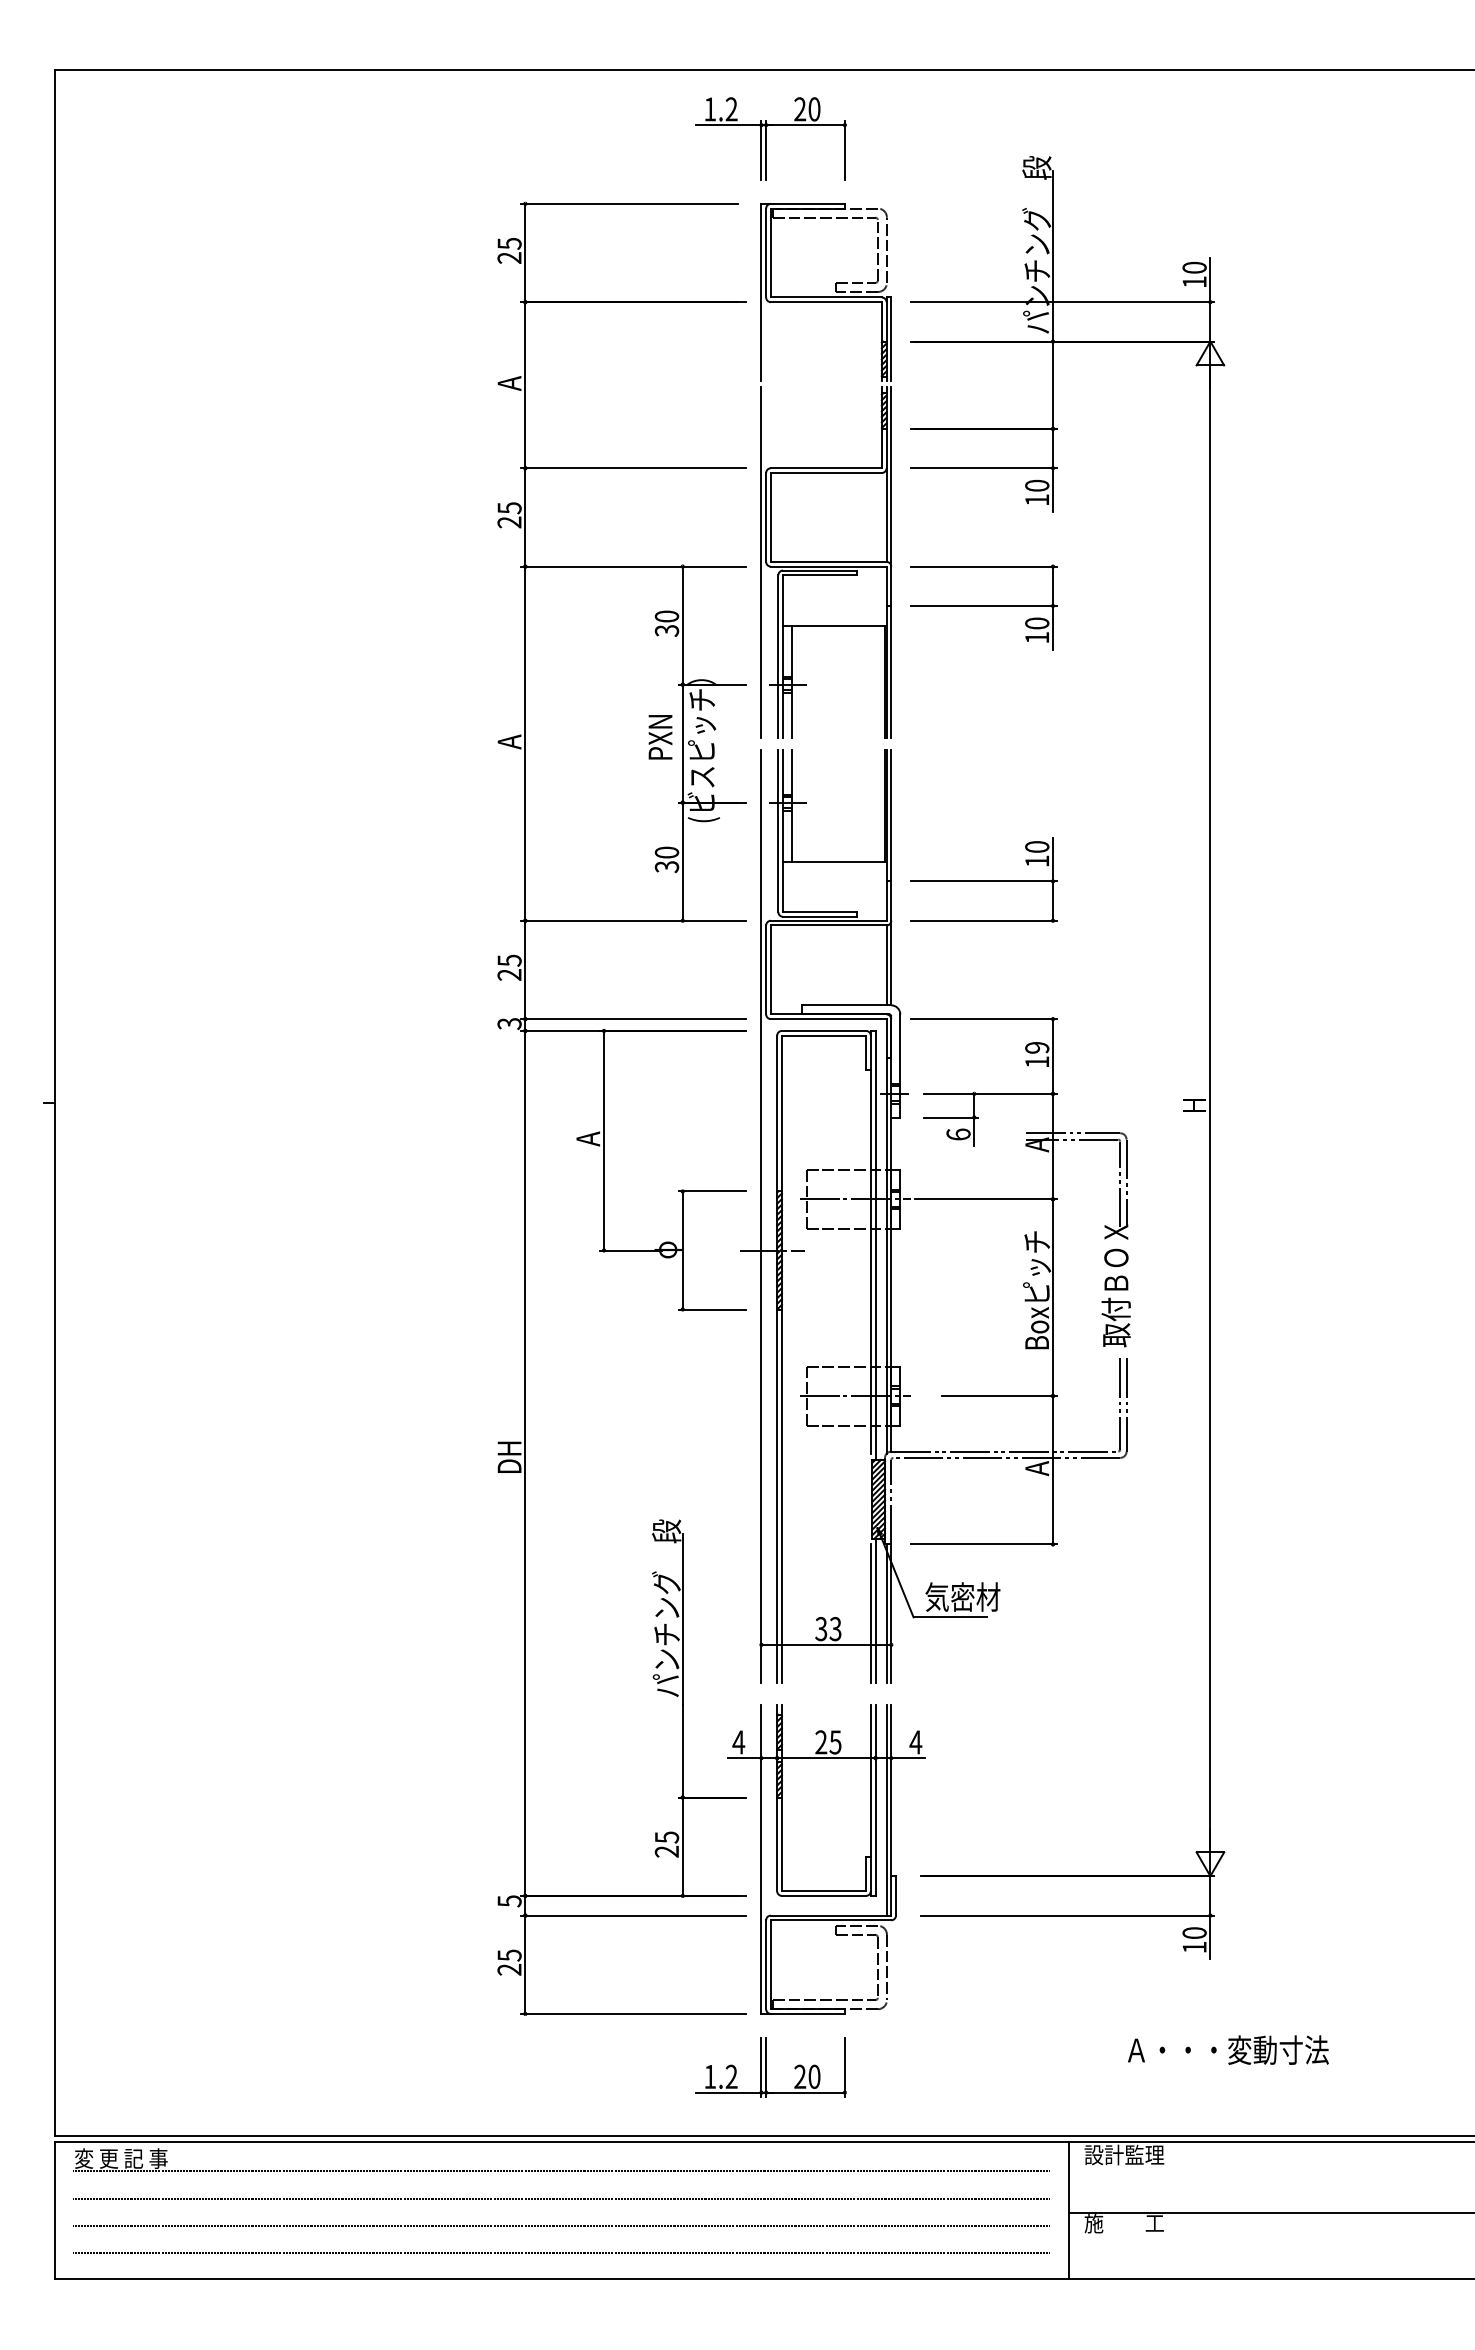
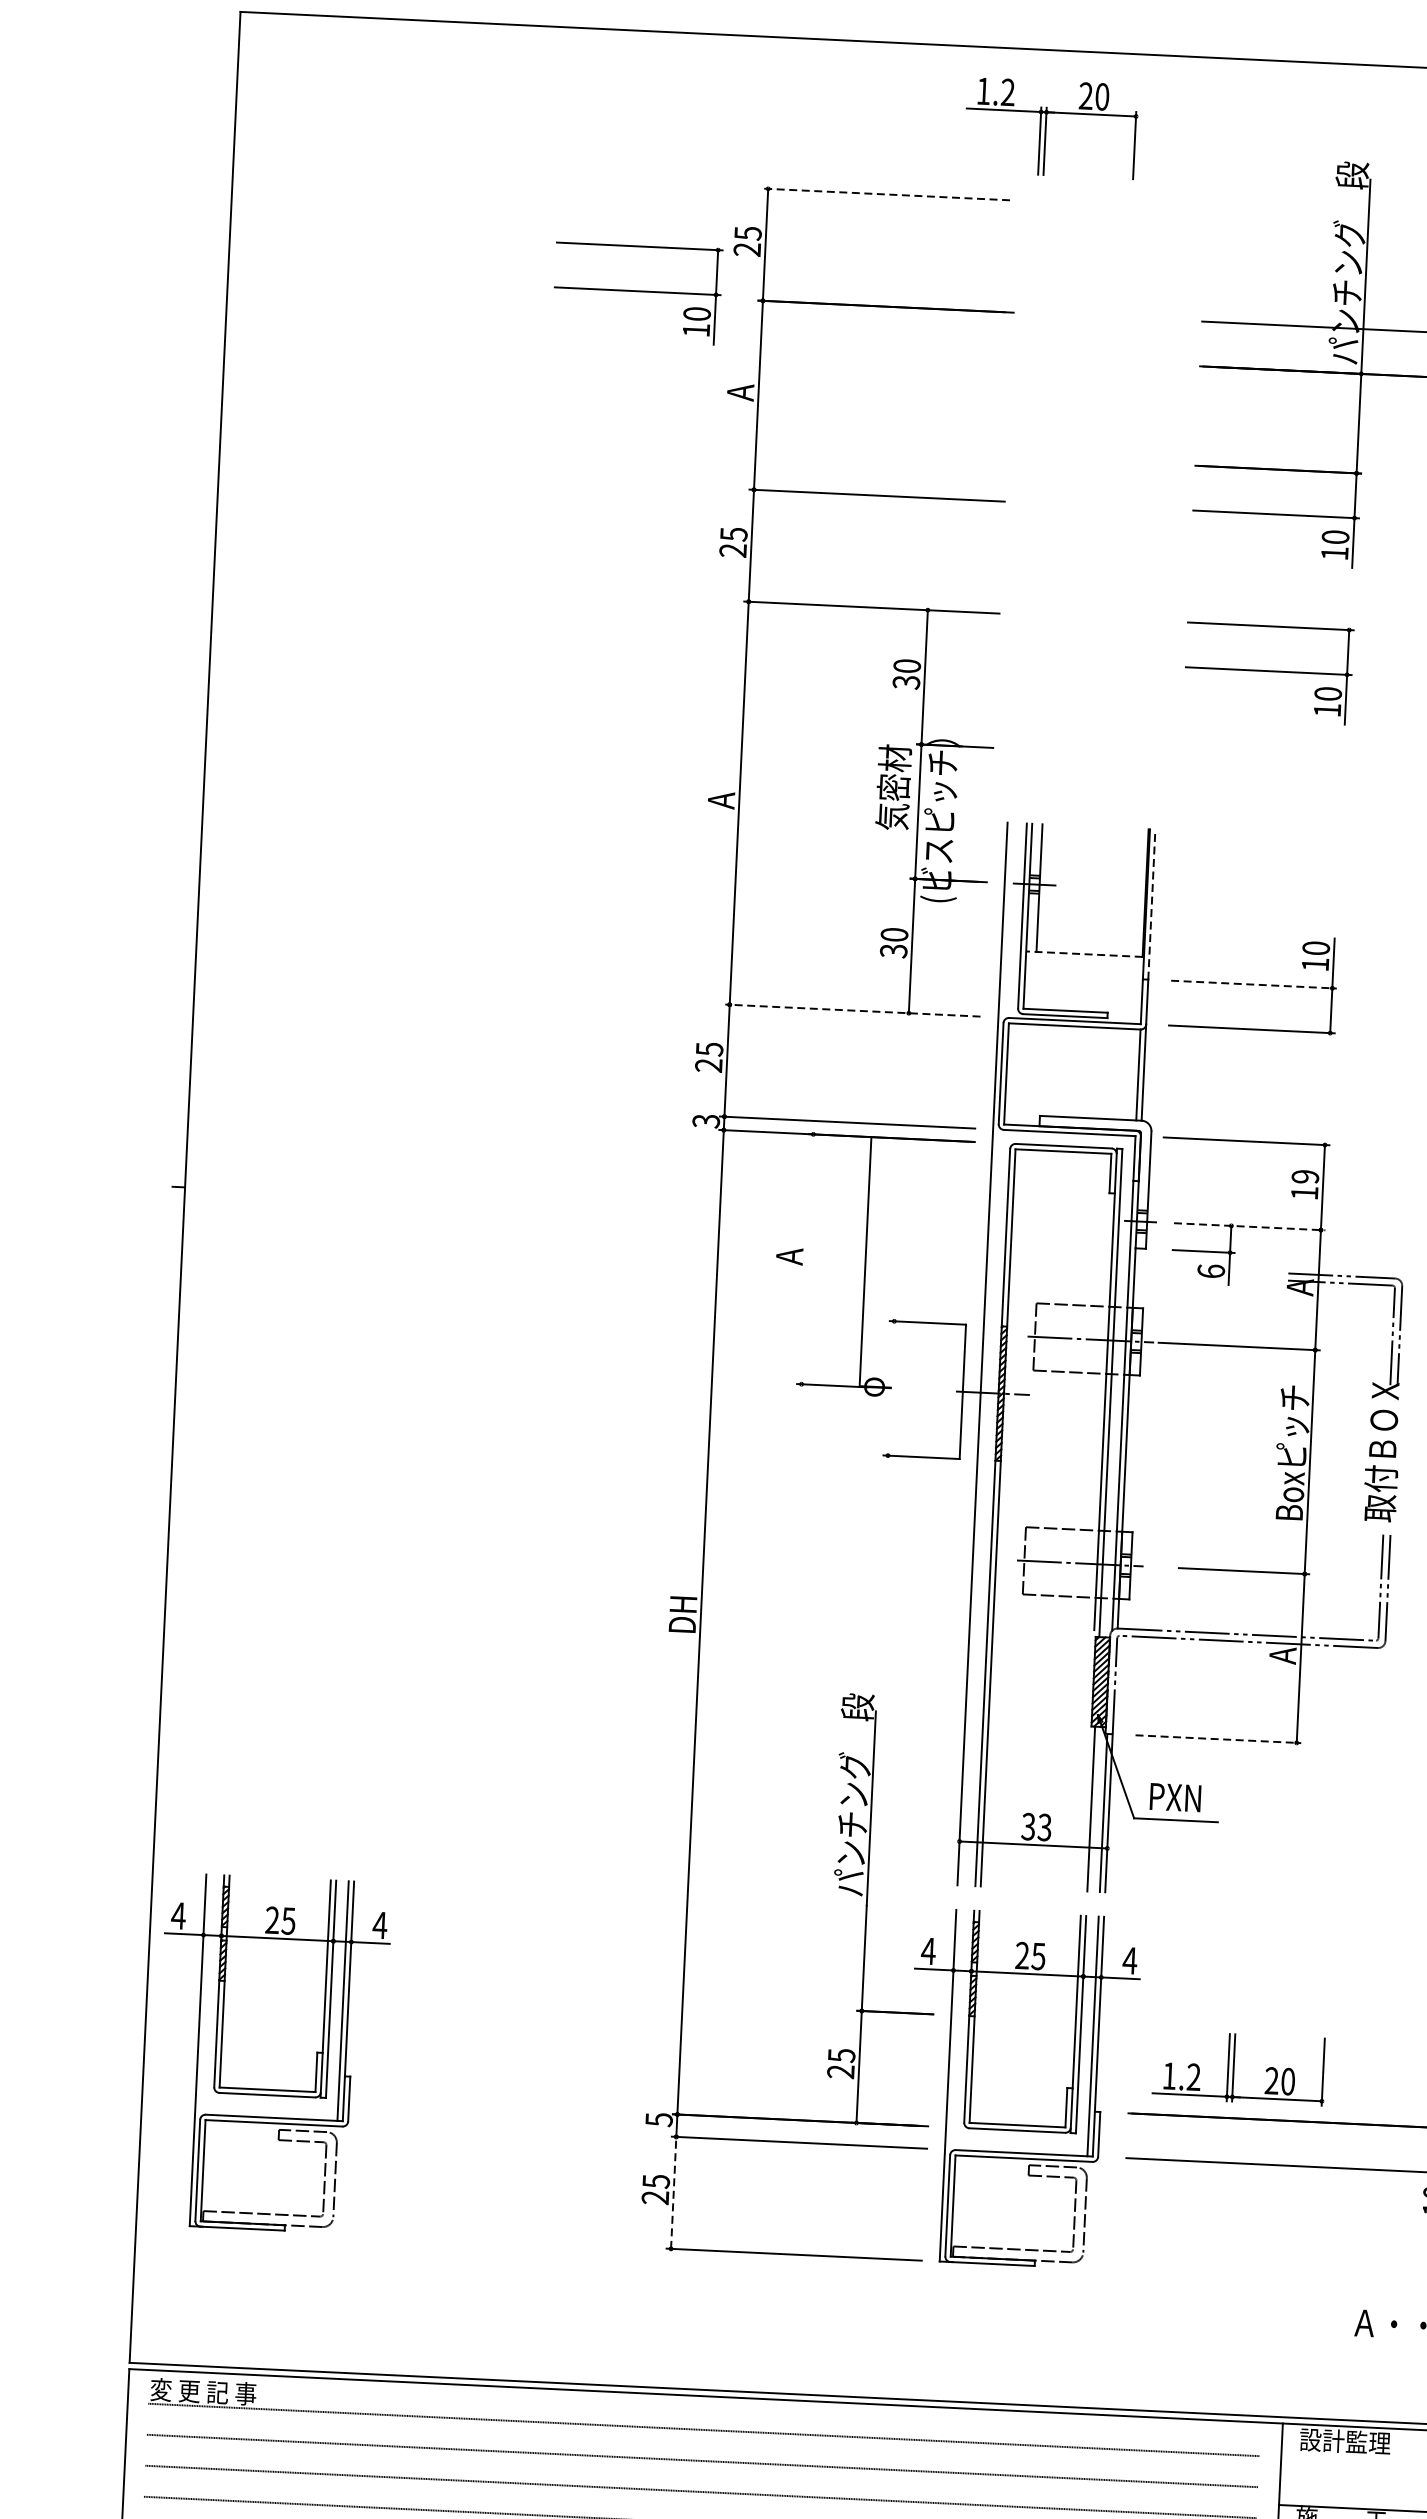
line: (629, 203) -> (886, 194), solid -> dashed
part: (414, 300) -> (636, 292), added
part: (826, 470) -> (1096, 508), removed
text: (659, 723) -> (892, 787), PXN -> 気密材
line: (891, 815) -> (1152, 904), solid -> dashed
line: (833, 861) -> (1083, 953), solid -> dashed
line: (984, 881) -> (1254, 984), solid -> dashed
line: (633, 920) -> (852, 1010), solid -> dashed
line: (990, 1093) -> (1249, 1226), solid -> dashed
line: (604, 1140) -> (866, 1261), moved
line: (682, 1250) -> (962, 1391), moved
line: (984, 1544) -> (1218, 1739), solid -> dashed
text: (962, 1596) -> (1190, 1797), 気密材 -> PXN
line: (870, 1613) -> (1085, 1811), removed
part: (167, 1859) -> (272, 2053), added
line: (525, 1964) -> (673, 2192), solid -> dashed
part: (770, 2067) -> (1238, 2068), moved

